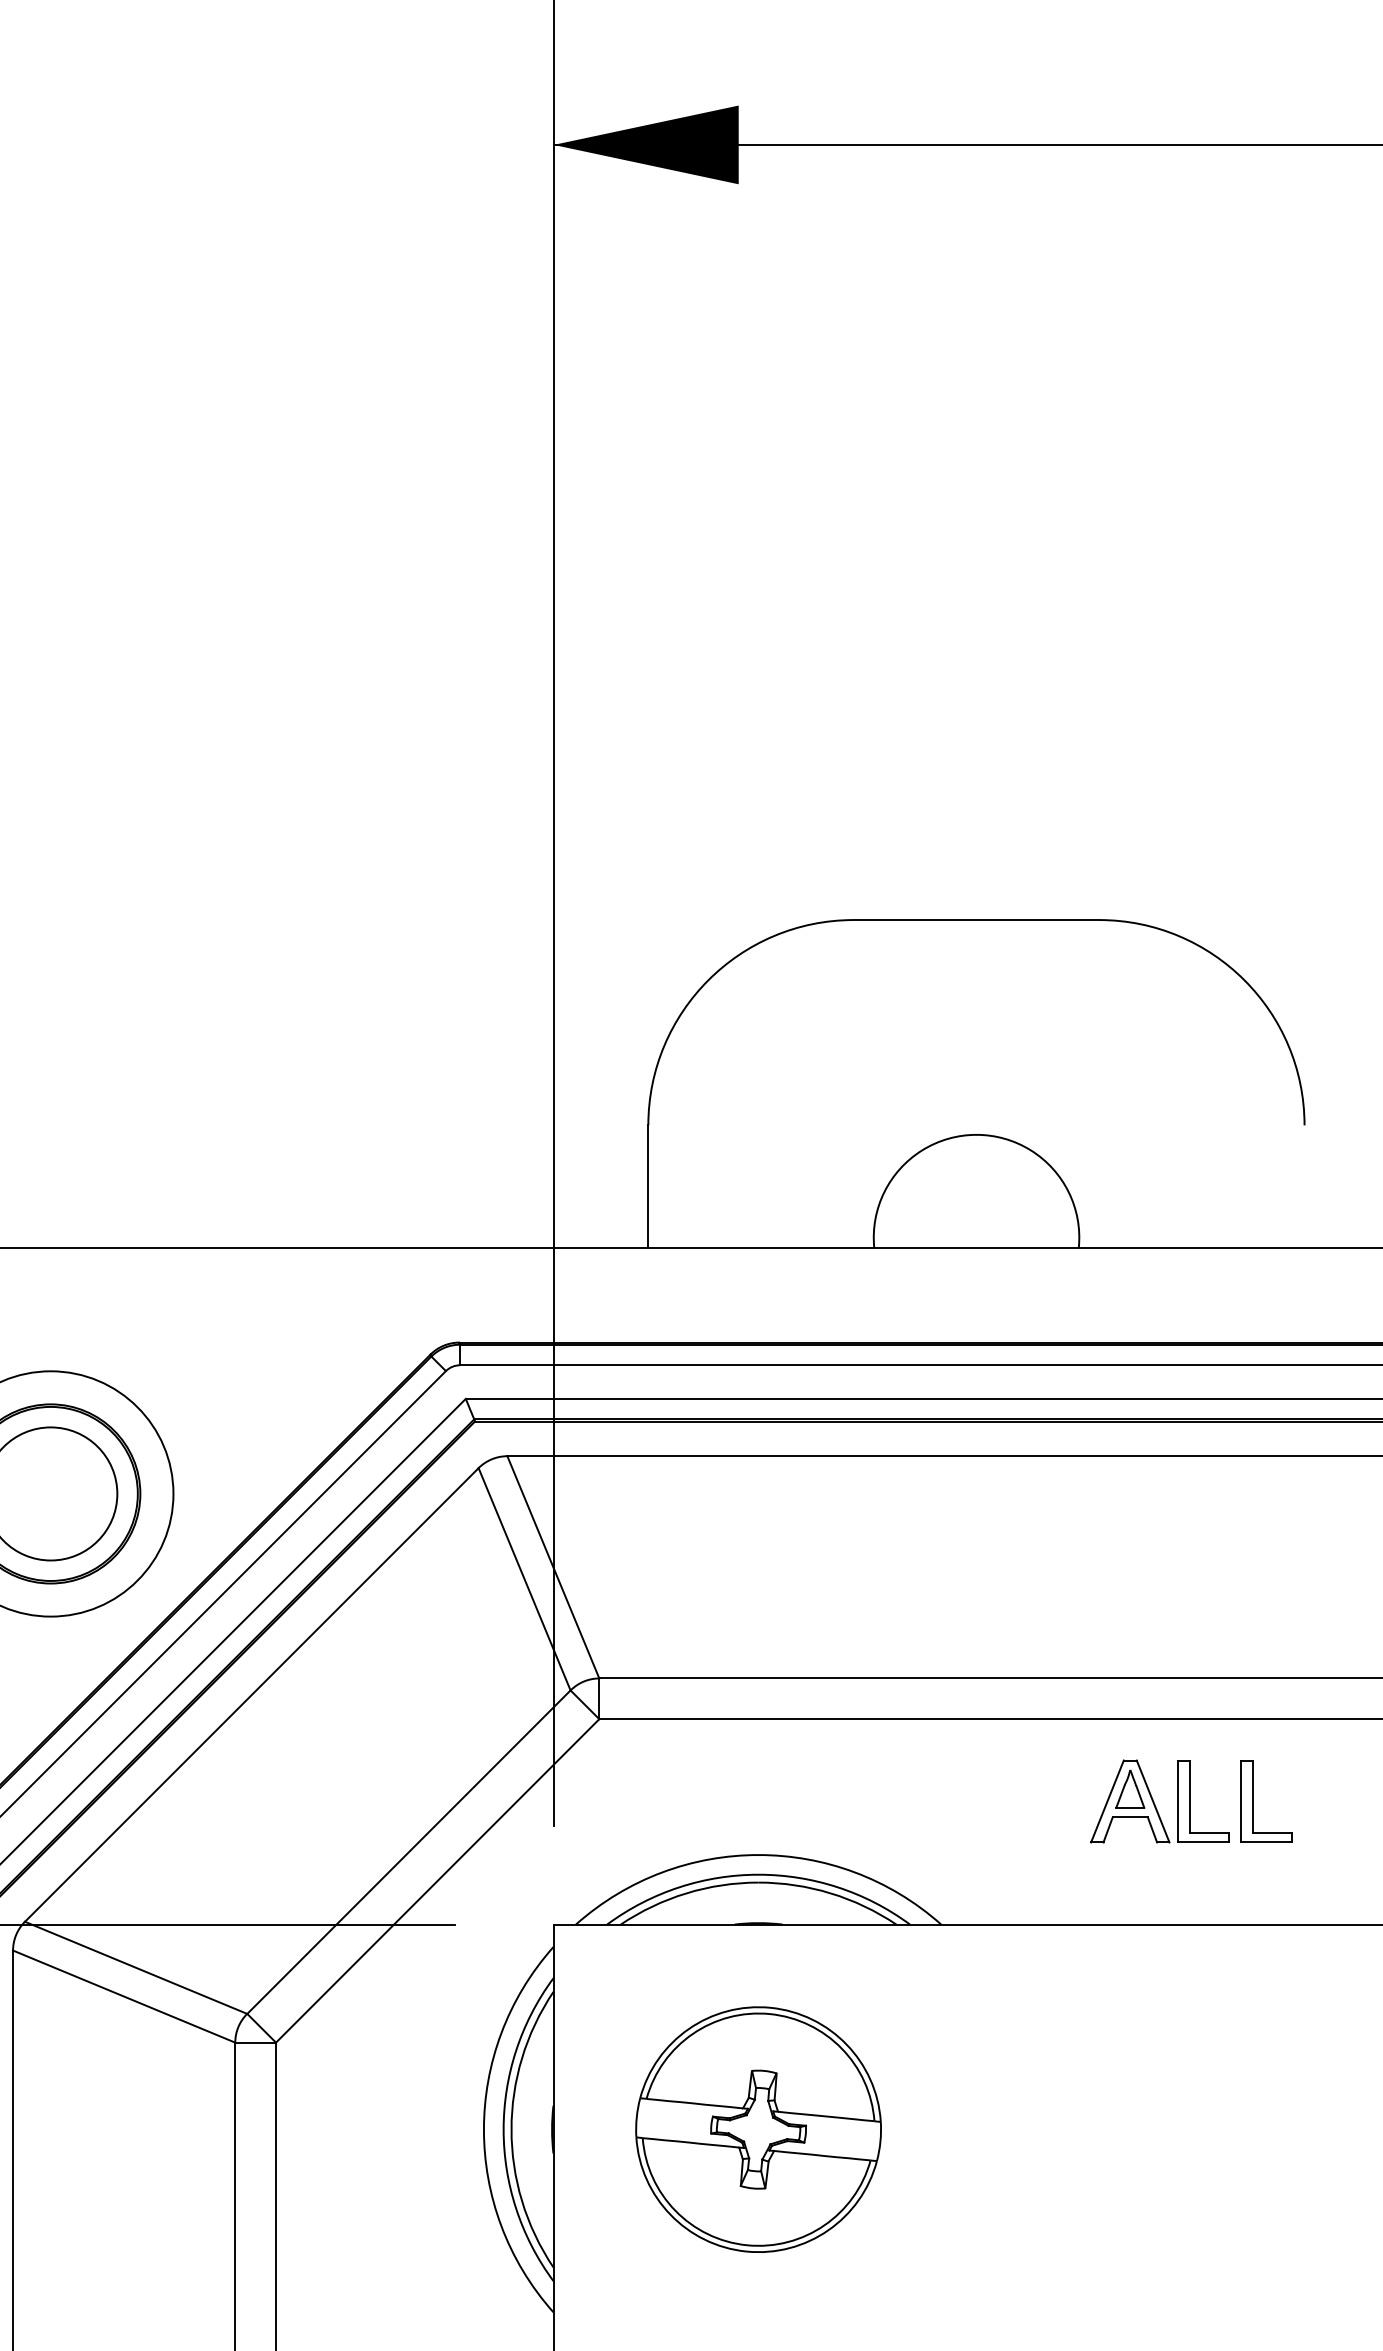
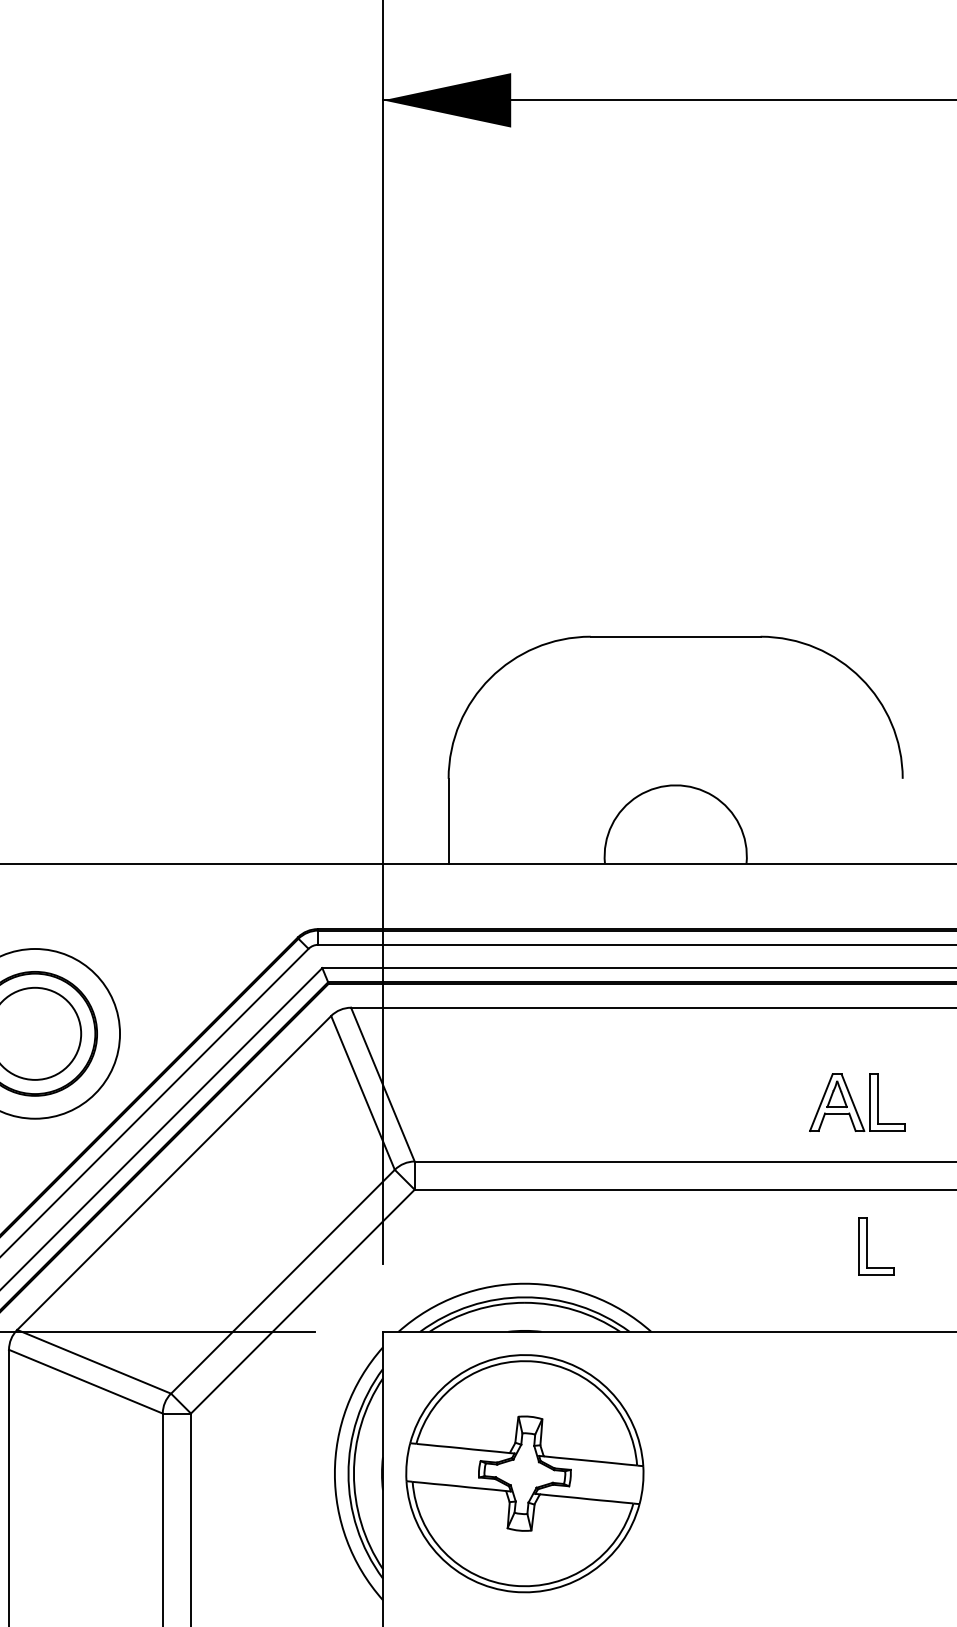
part: (1159, 1801) -> (857, 1102), moved
part: (757, 2129) -> (524, 1473), size x1.4

